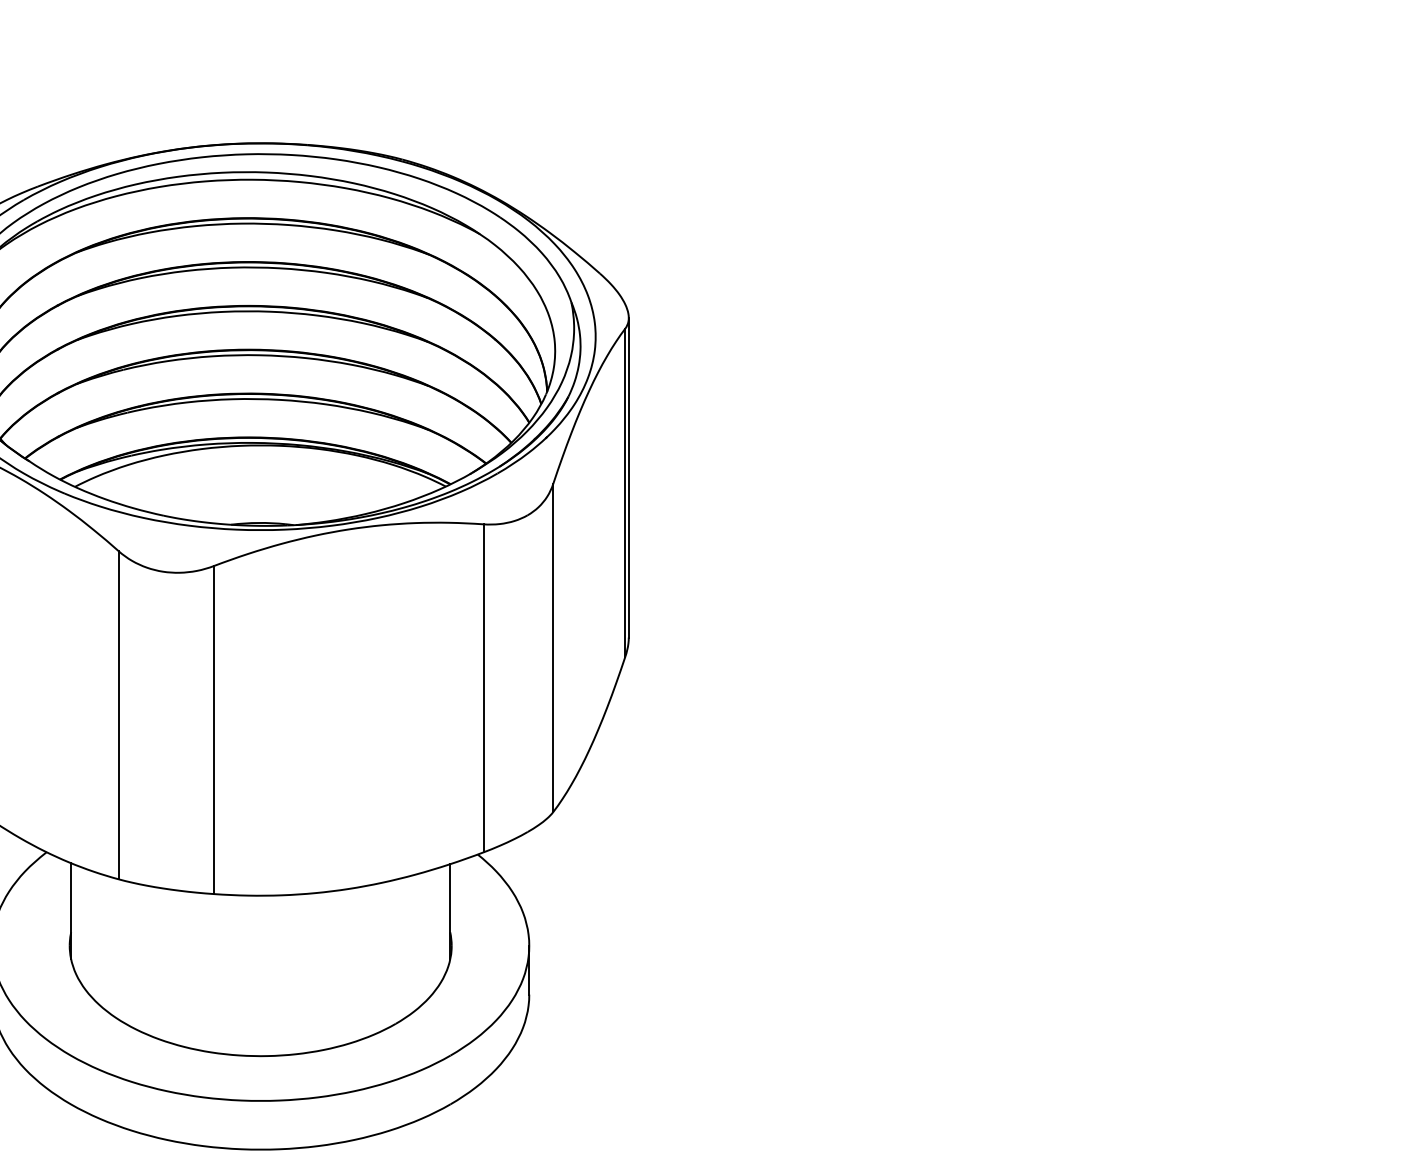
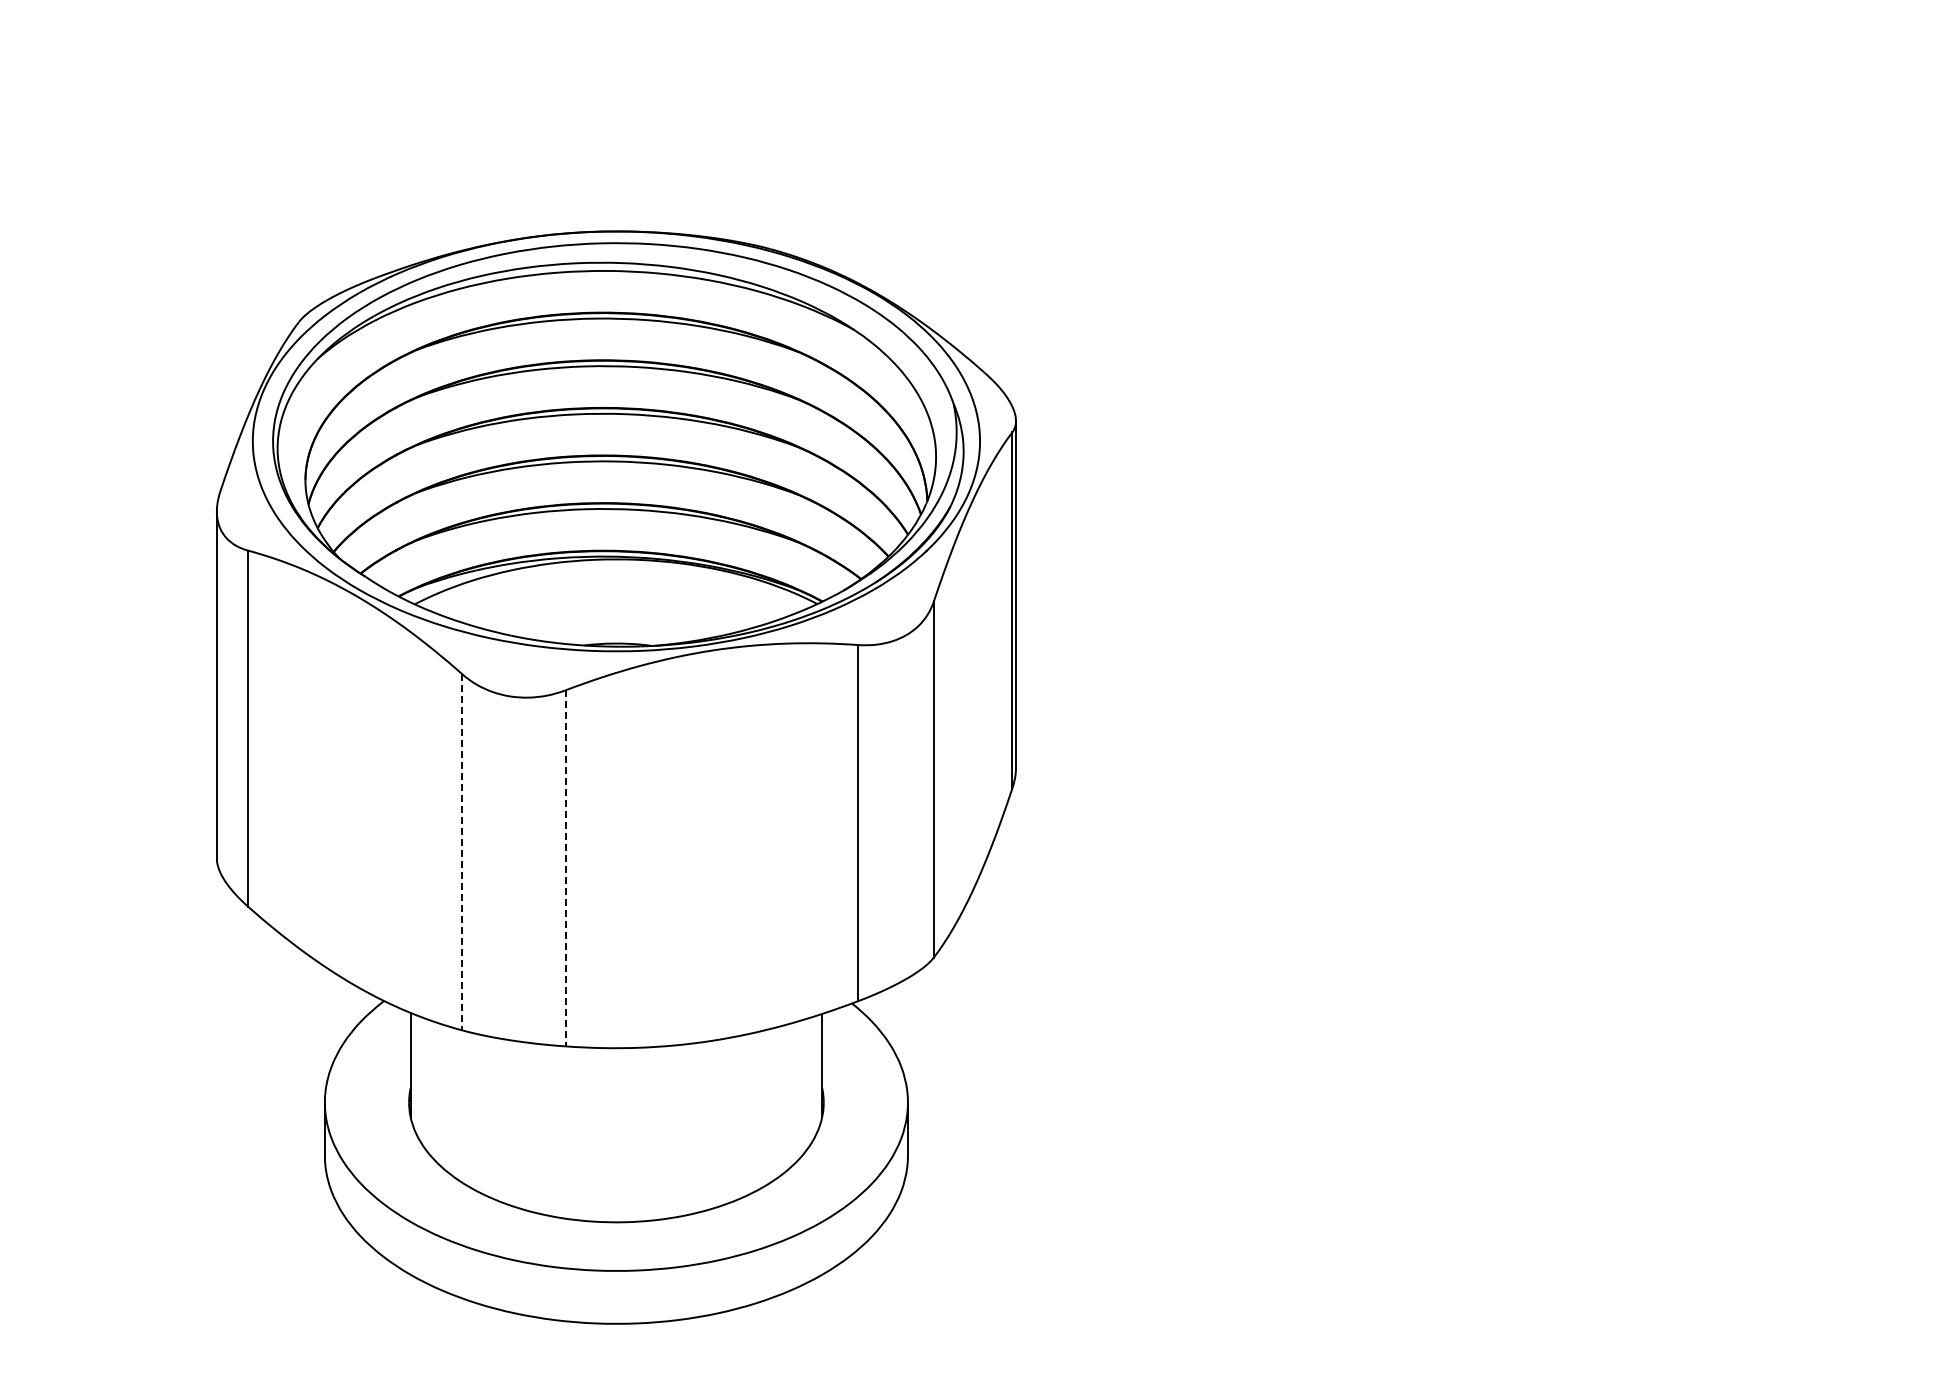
line: (118, 715) -> (462, 852), solid -> dashed
line: (213, 730) -> (565, 868), solid -> dashed

